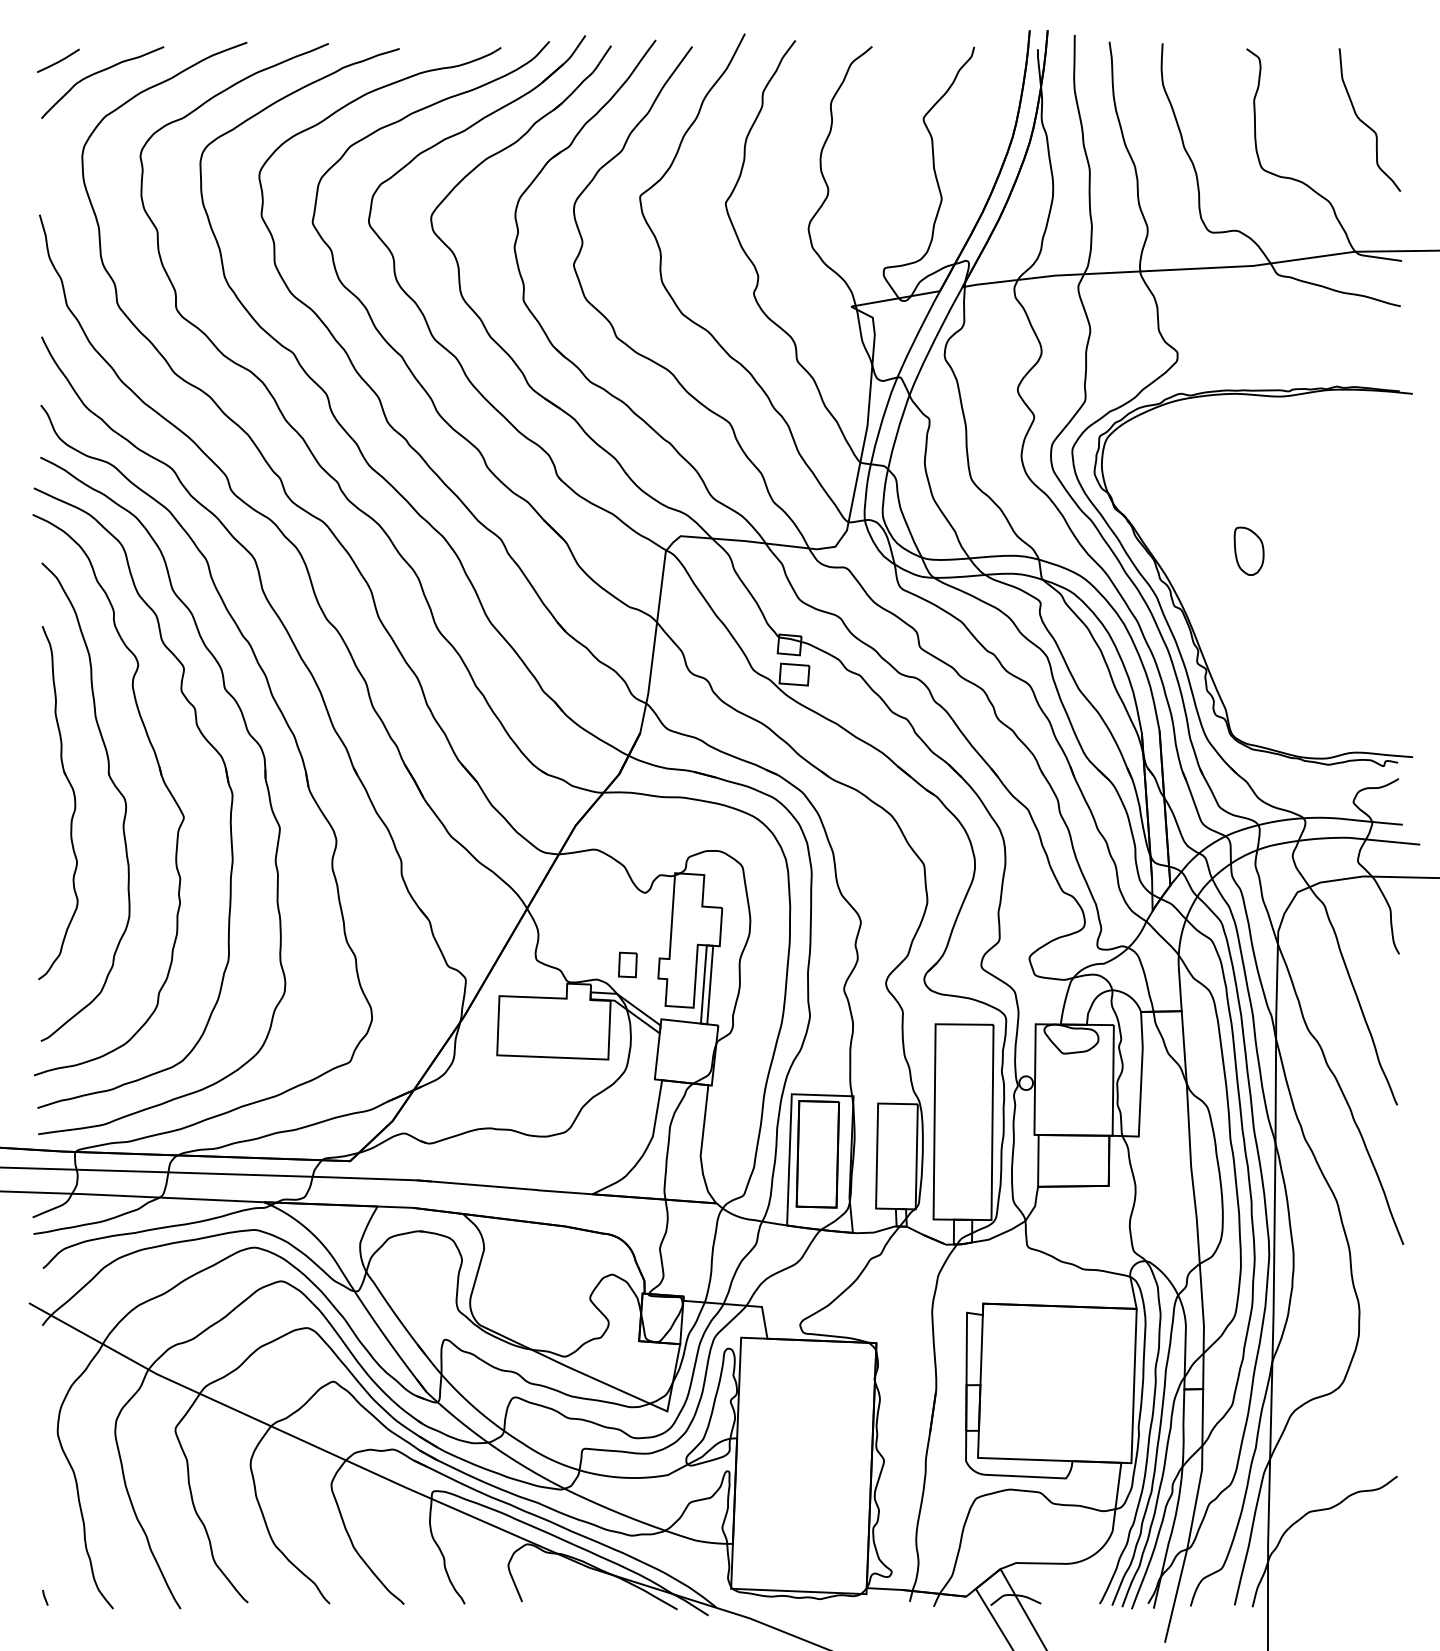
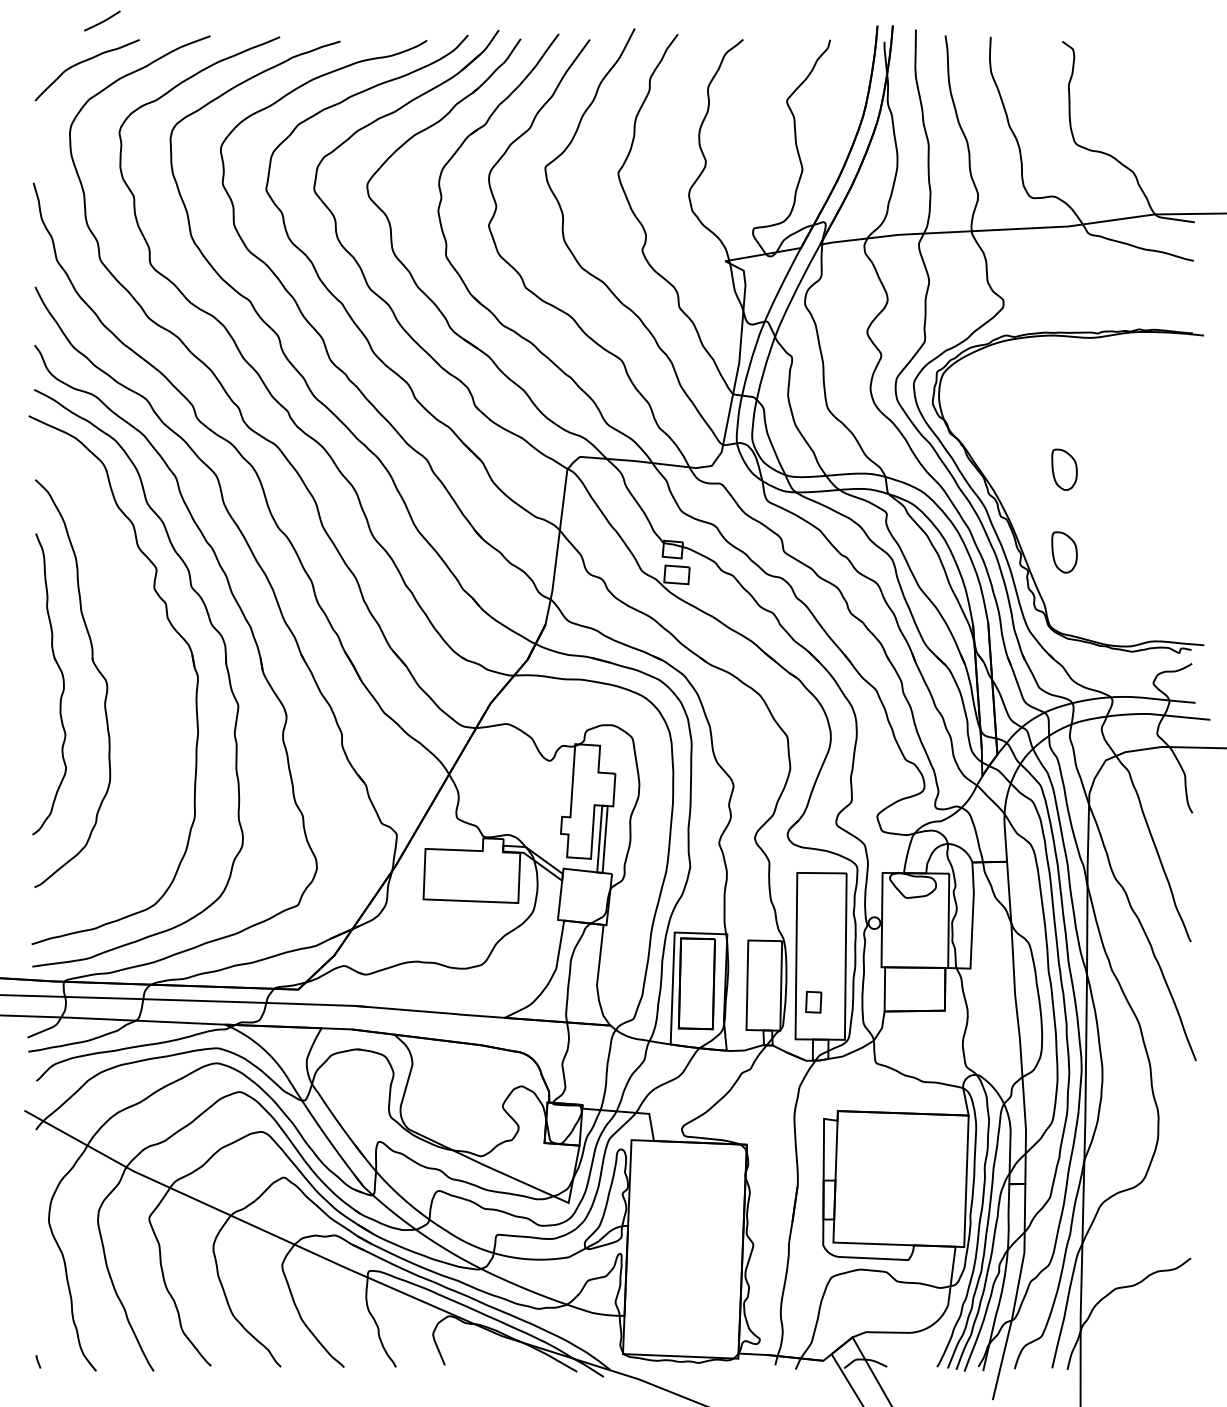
line: (59, 60) -> (103, 20), moved
curve: (1366, 123) -> (1164, 105), removed
part: (1248, 647) -> (1063, 551), added
part: (161, 778) -> (137, 663), removed
part: (627, 964) -> (813, 1001), moved

